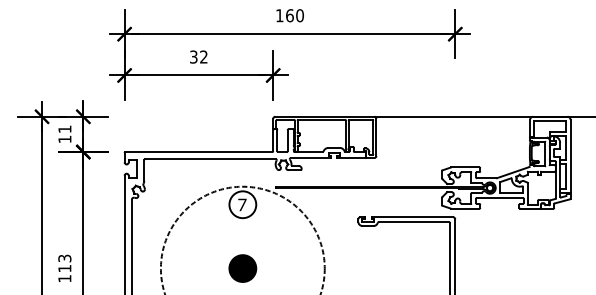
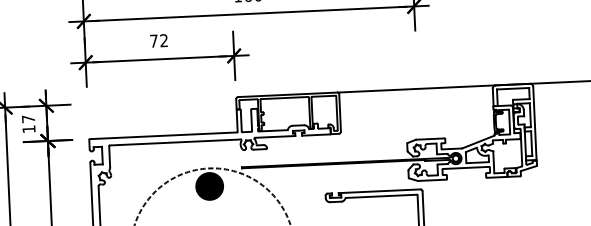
text: (193, 56) -> (153, 40), 32 -> 72
text: (64, 129) -> (28, 119), 11 -> 17
fill: (242, 204) -> (209, 186), added

